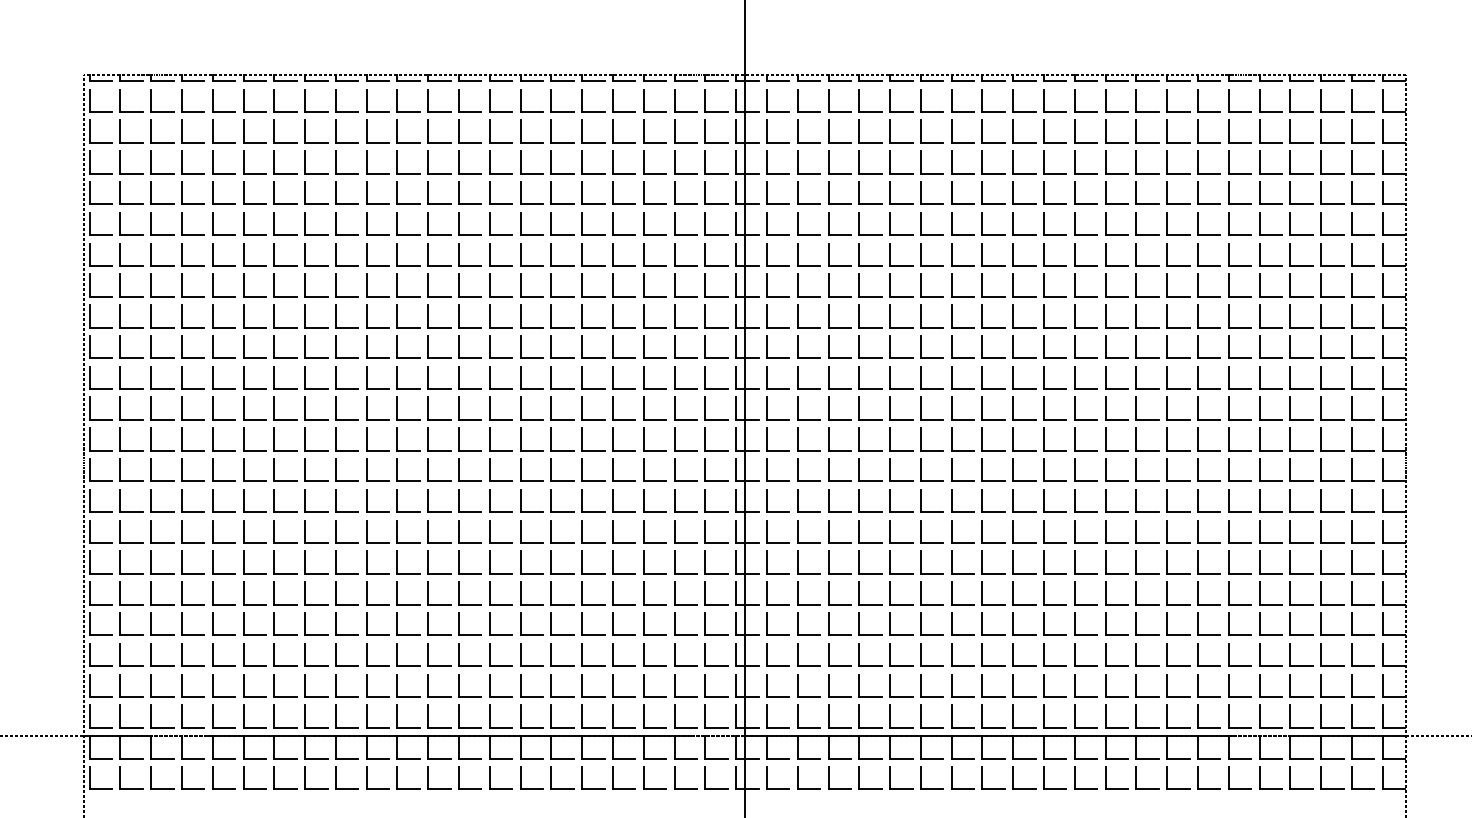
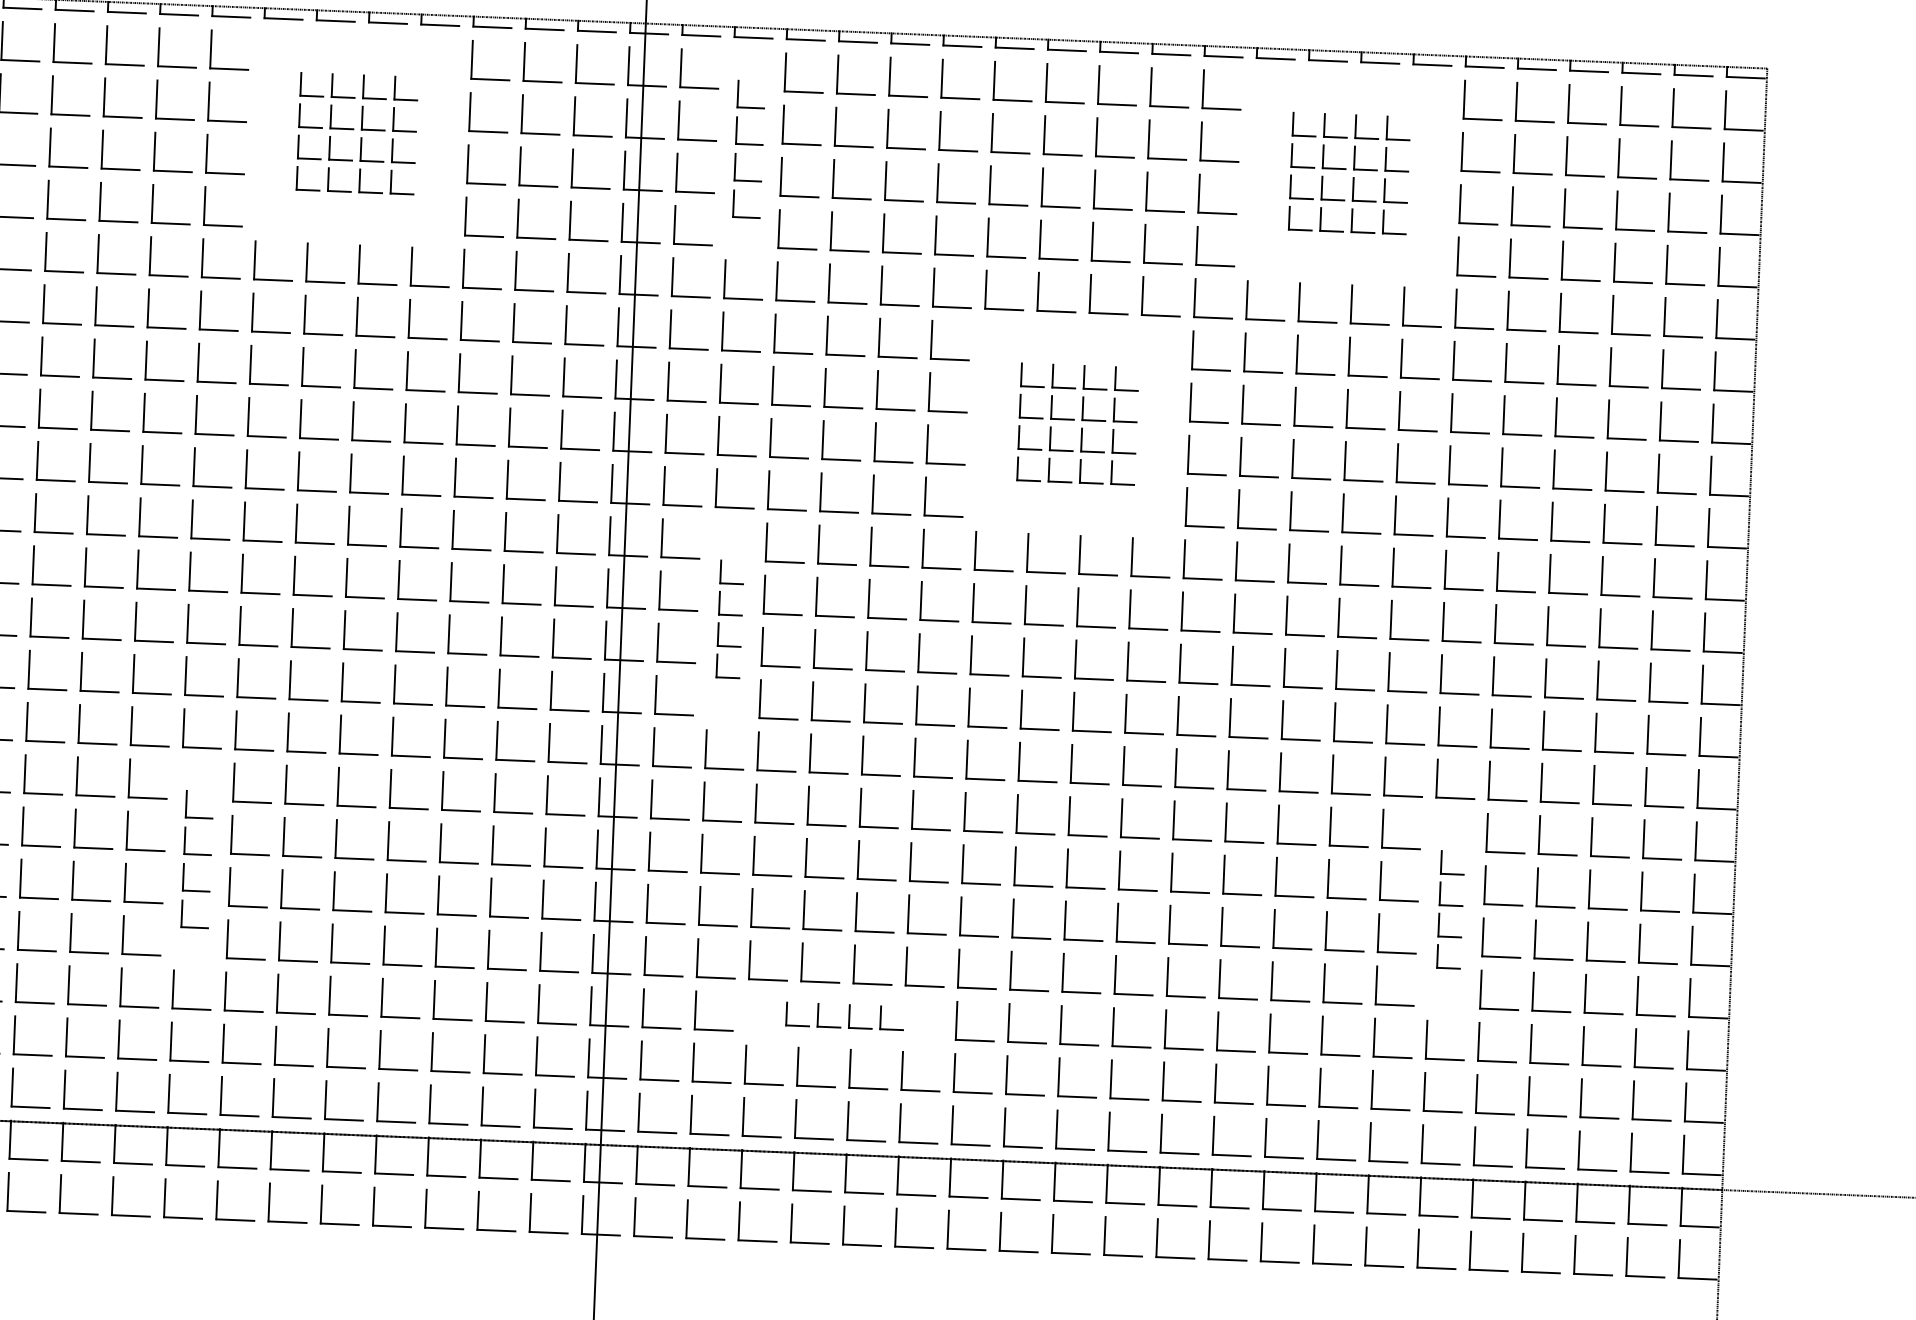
part: (577, 146) -> (356, 132), size x0.6
part: (808, 146) -> (748, 148), size x0.7
part: (1162, 146) -> (1348, 172), size x0.6
part: (1008, 300) -> (1077, 423), size x0.6
part: (808, 423) -> (729, 618), size x0.6
part: (500, 577) -> (196, 858), size x0.7
part: (1239, 577) -> (1450, 908), size x0.6
part: (885, 654) -> (844, 1015), size x0.6

